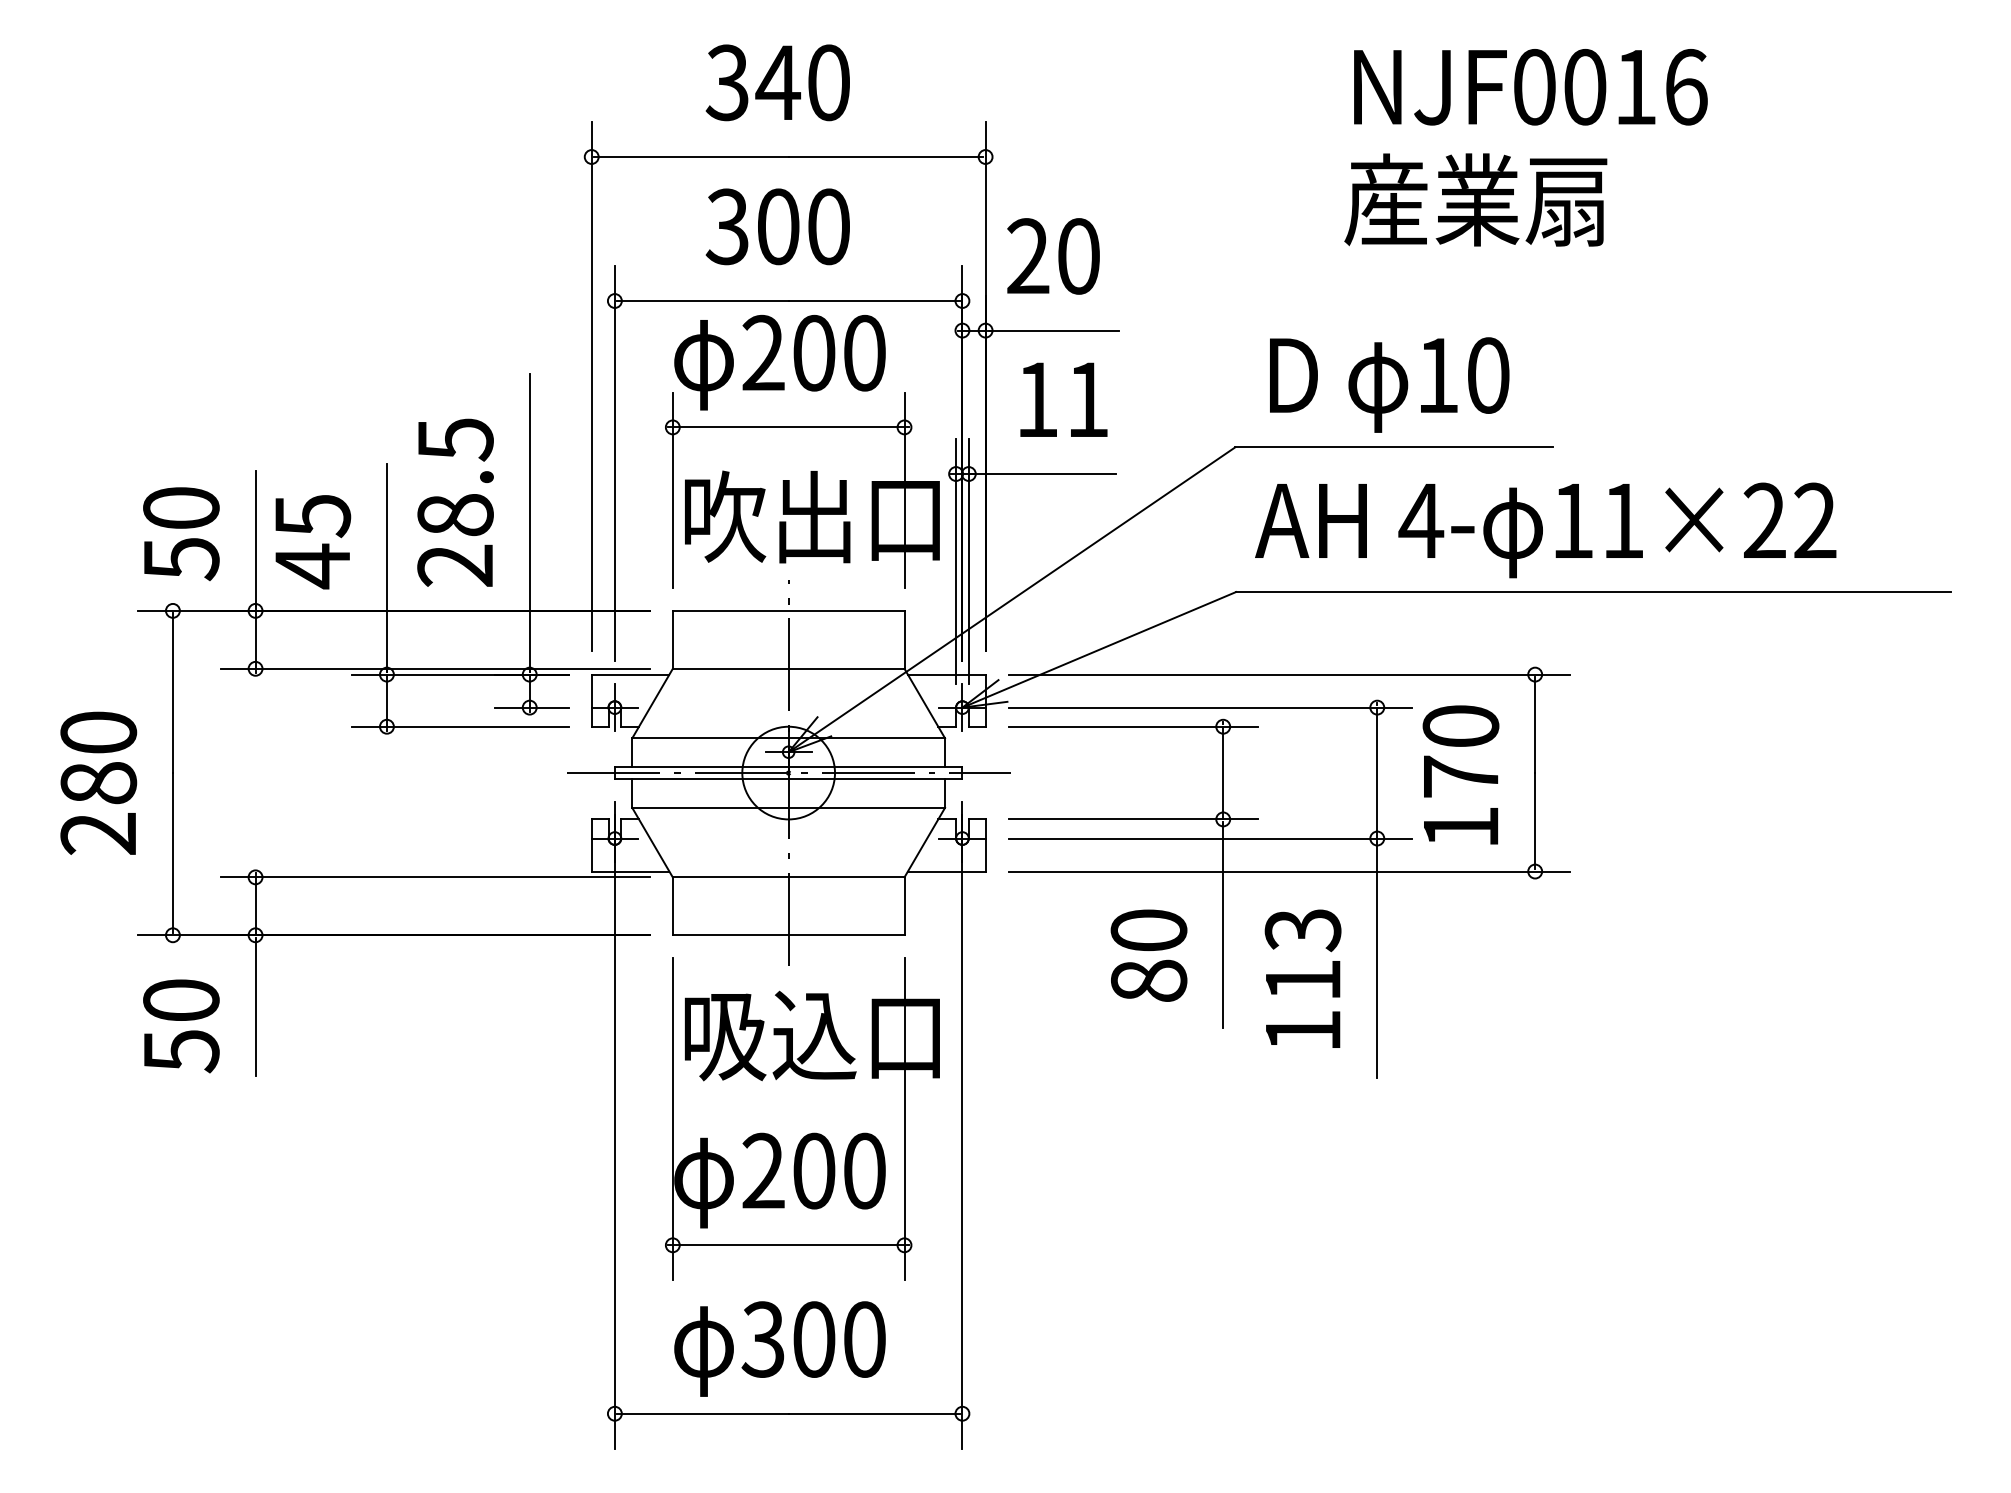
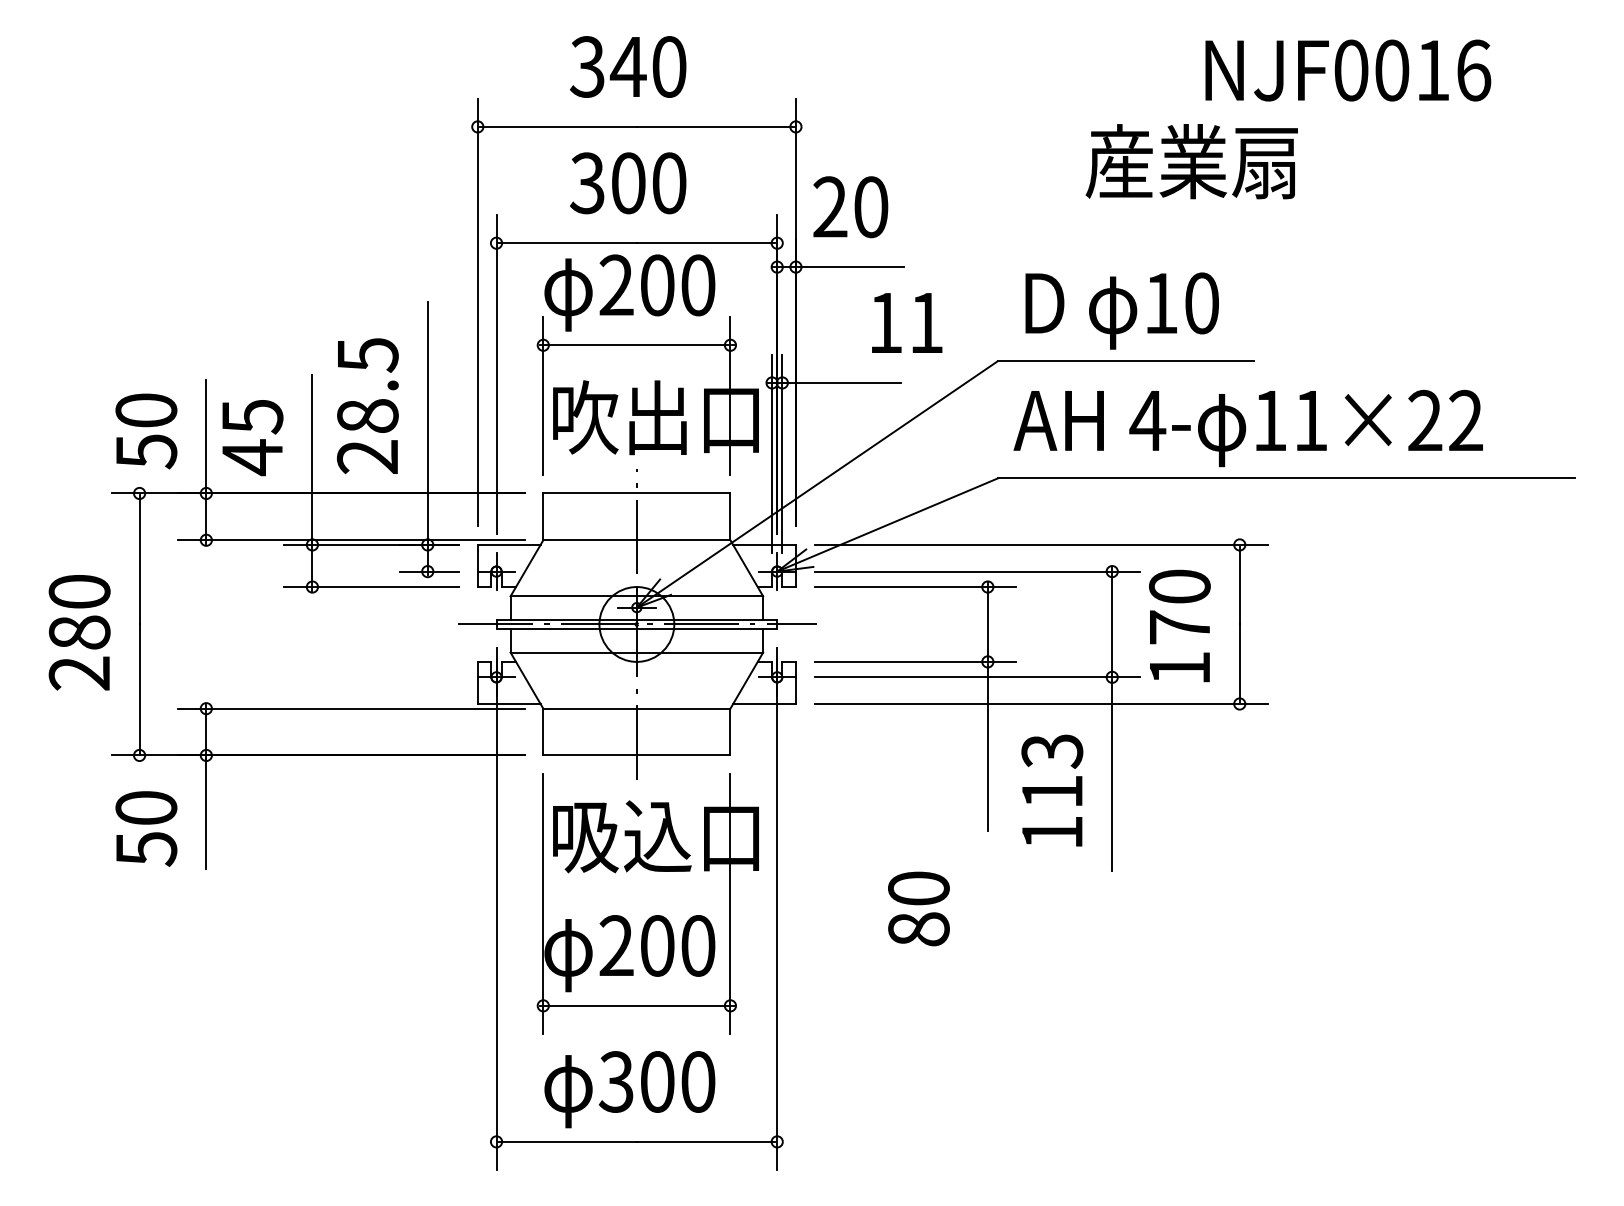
text: (1531, 87) -> (1348, 70), moved
text: (1064, 399) -> (907, 322), moved
text: (1148, 955) -> (918, 908), moved

